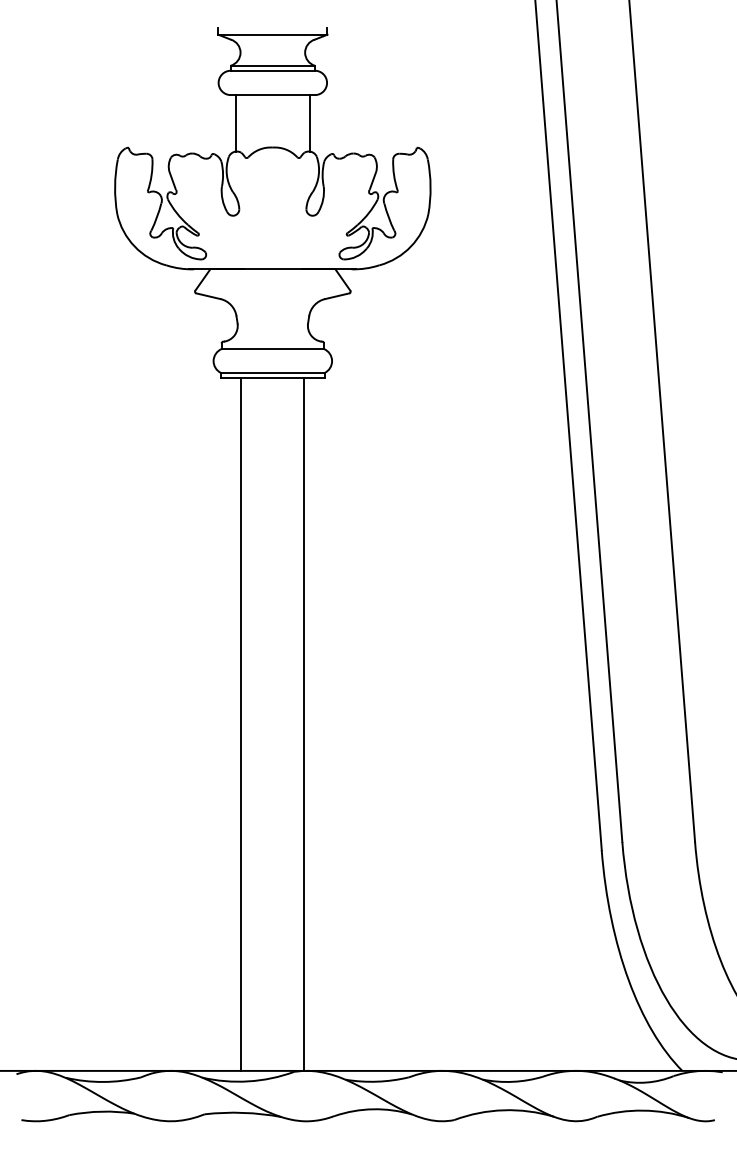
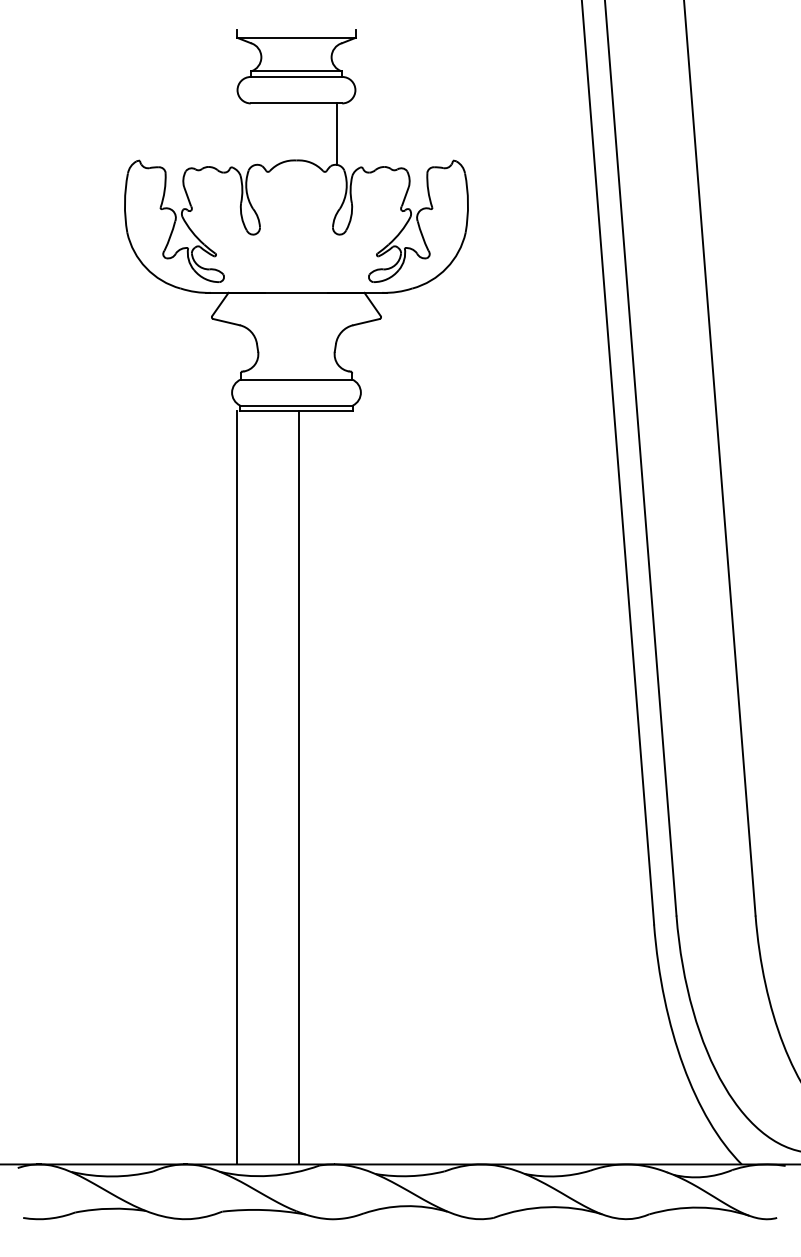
line: (235, 123) -> (255, 134), removed
line: (241, 724) -> (237, 787), moved
line: (304, 724) -> (299, 787), moved

